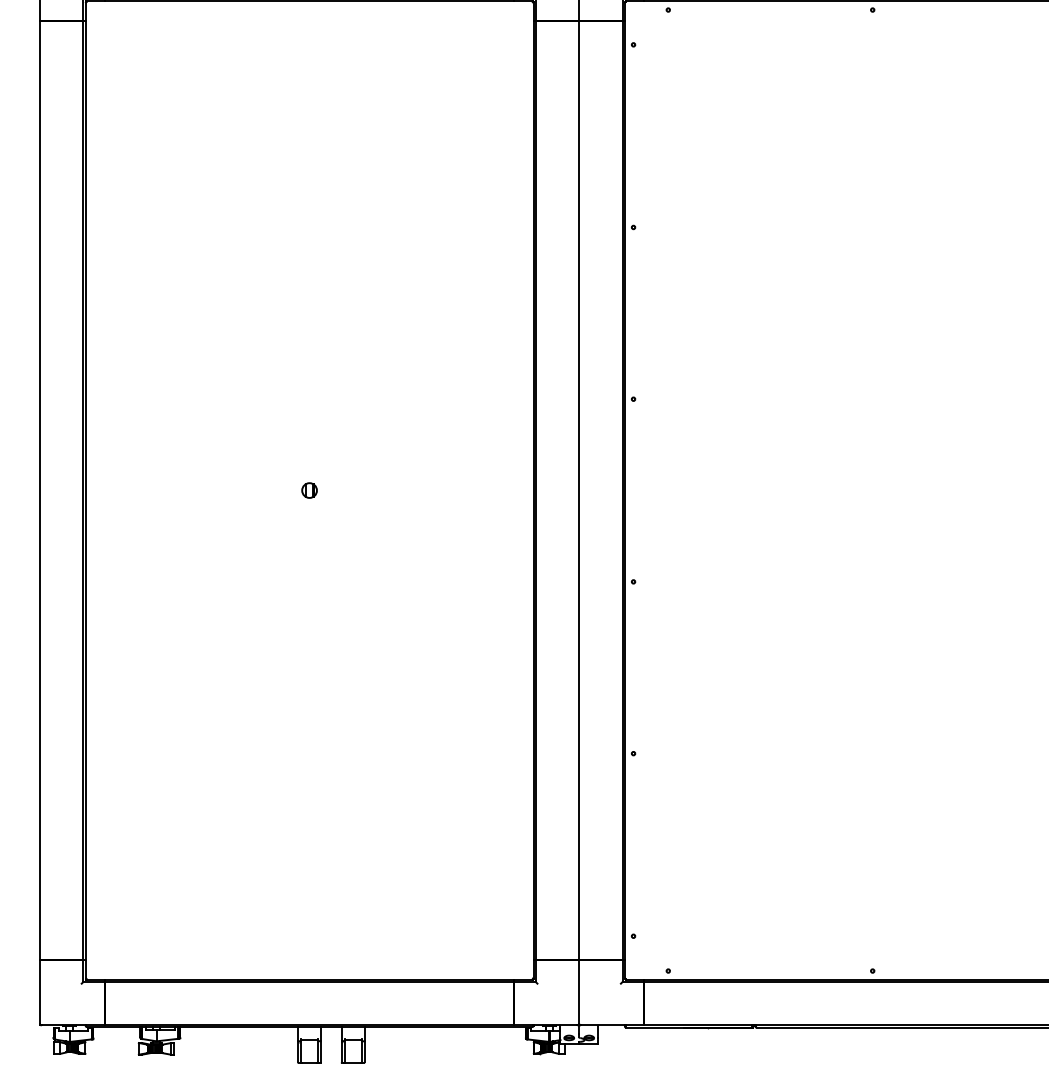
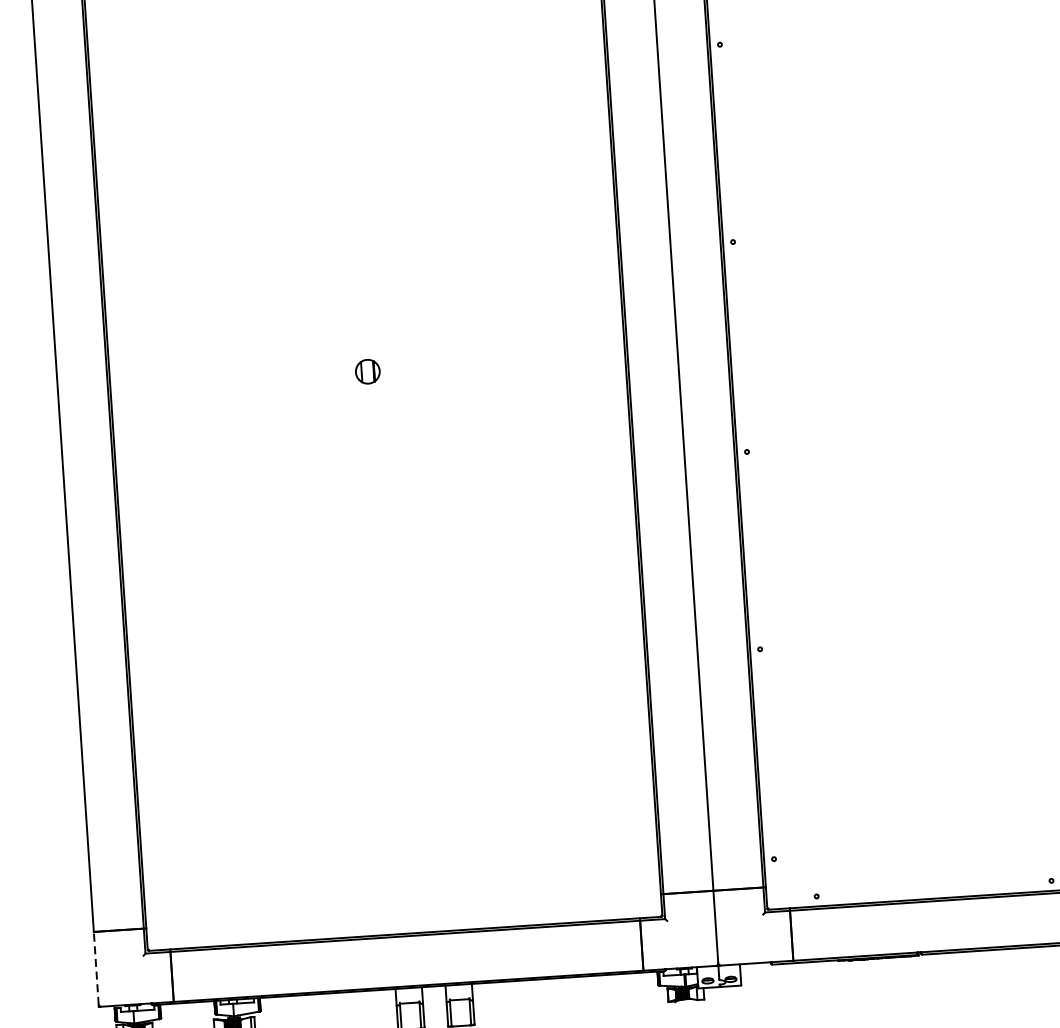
part: (309, 490) -> (367, 371), size x1.4
line: (39, 991) -> (95, 967), solid -> dashed

